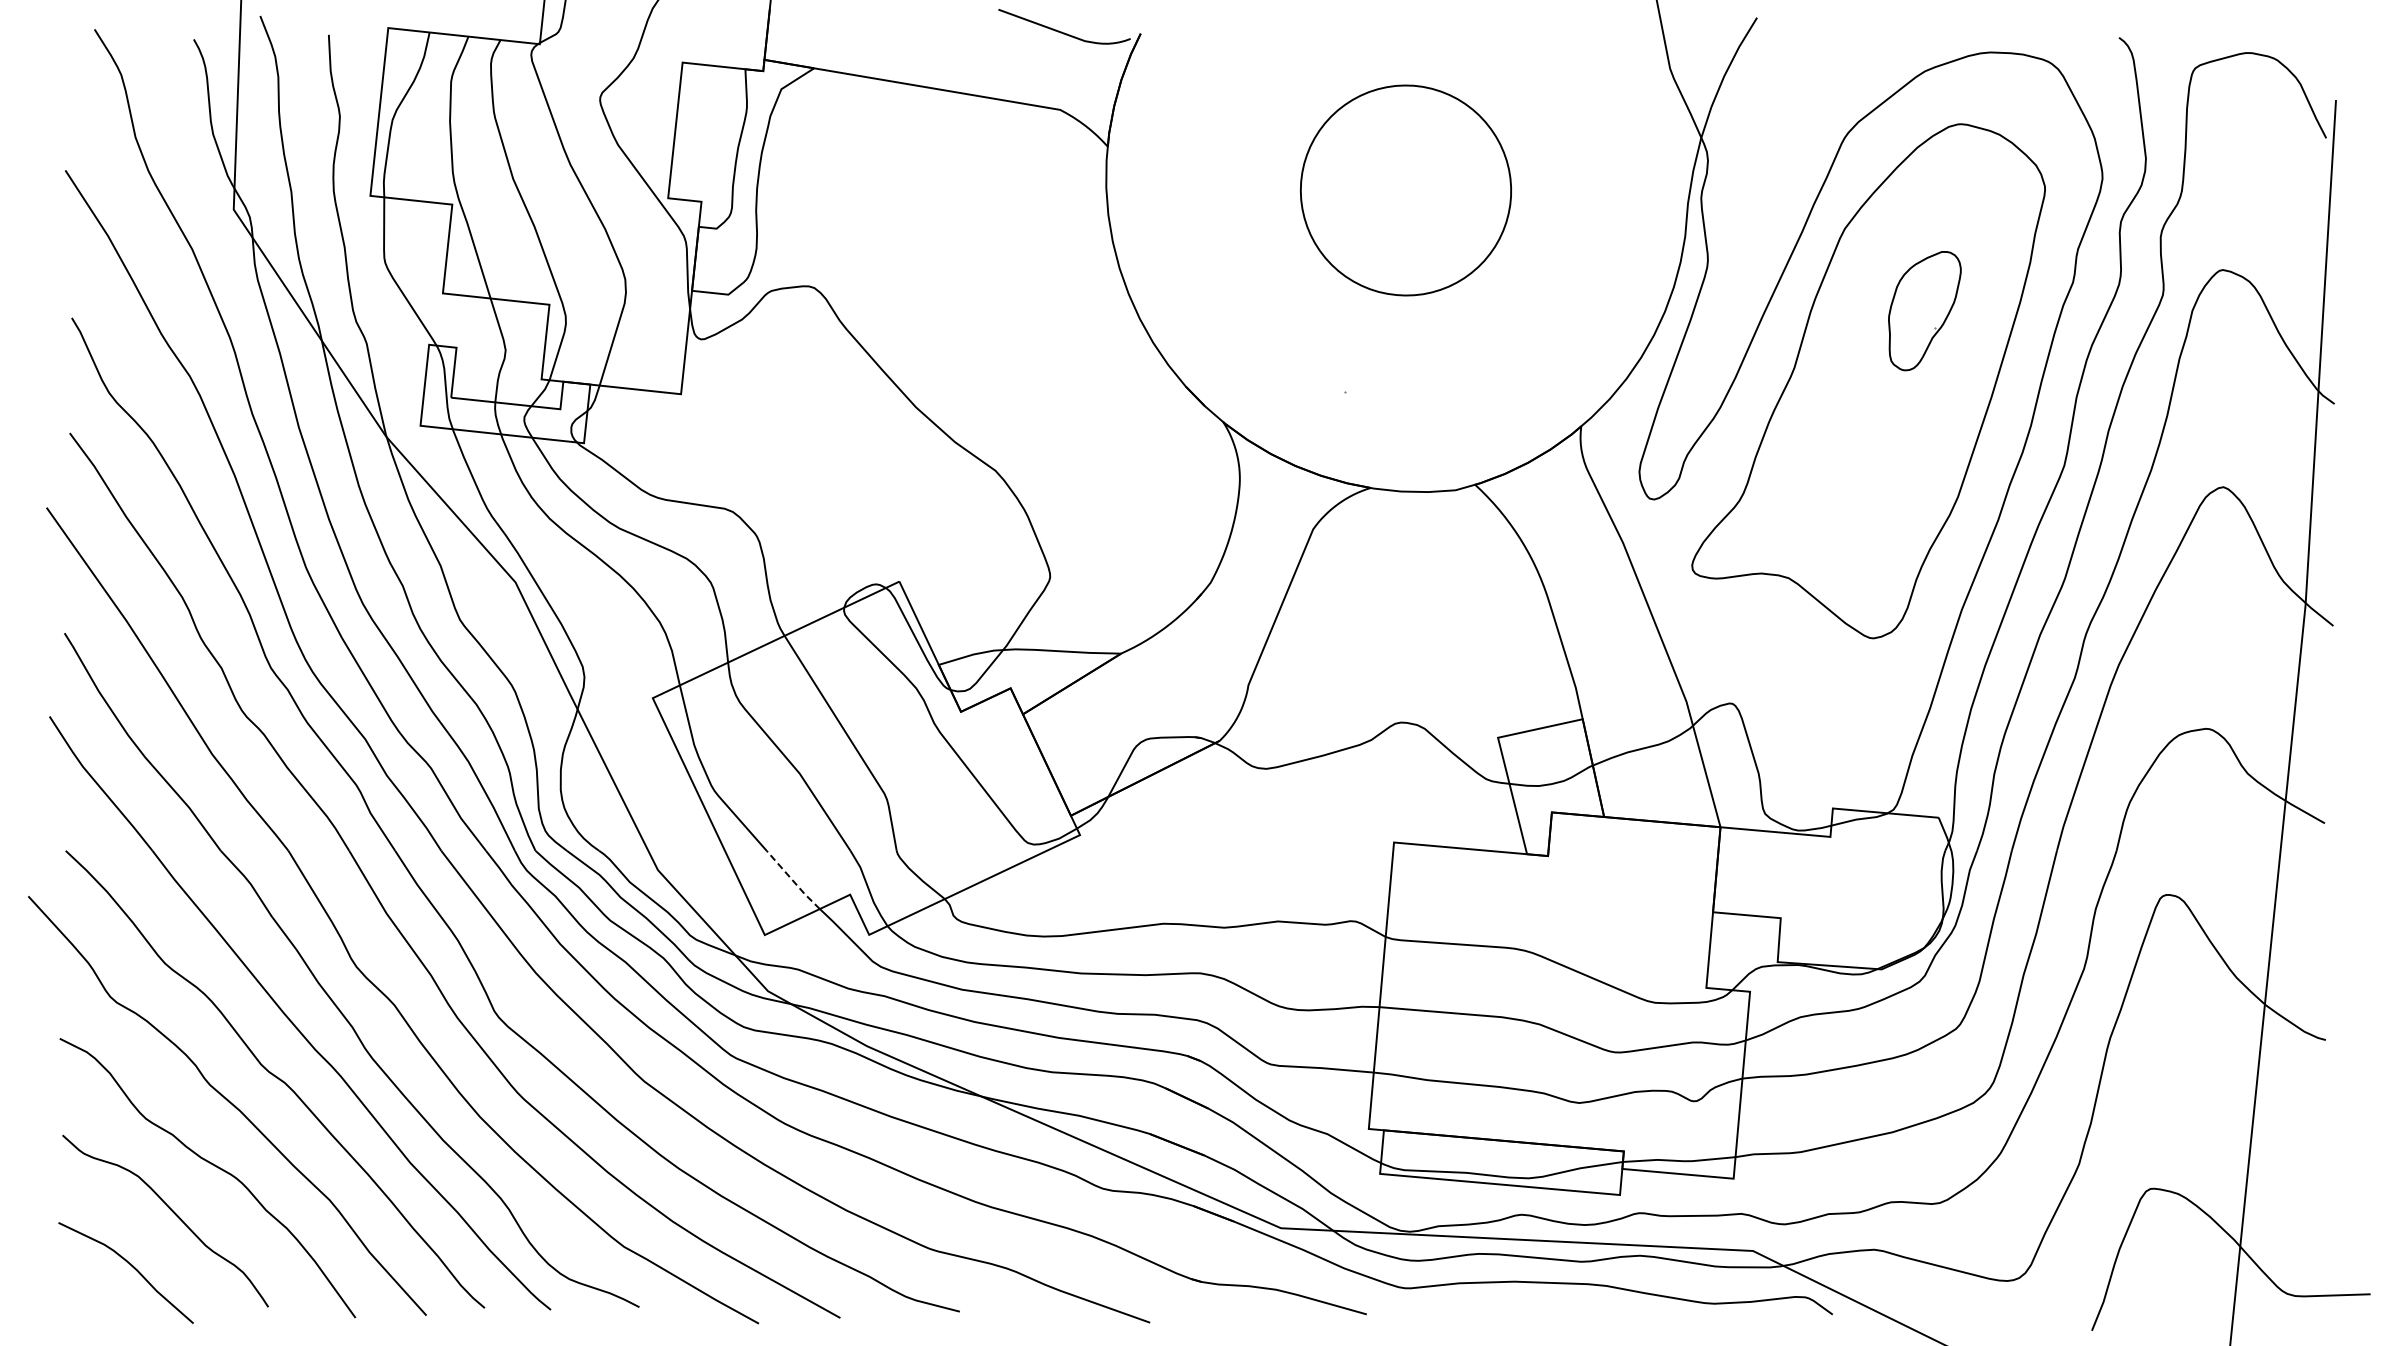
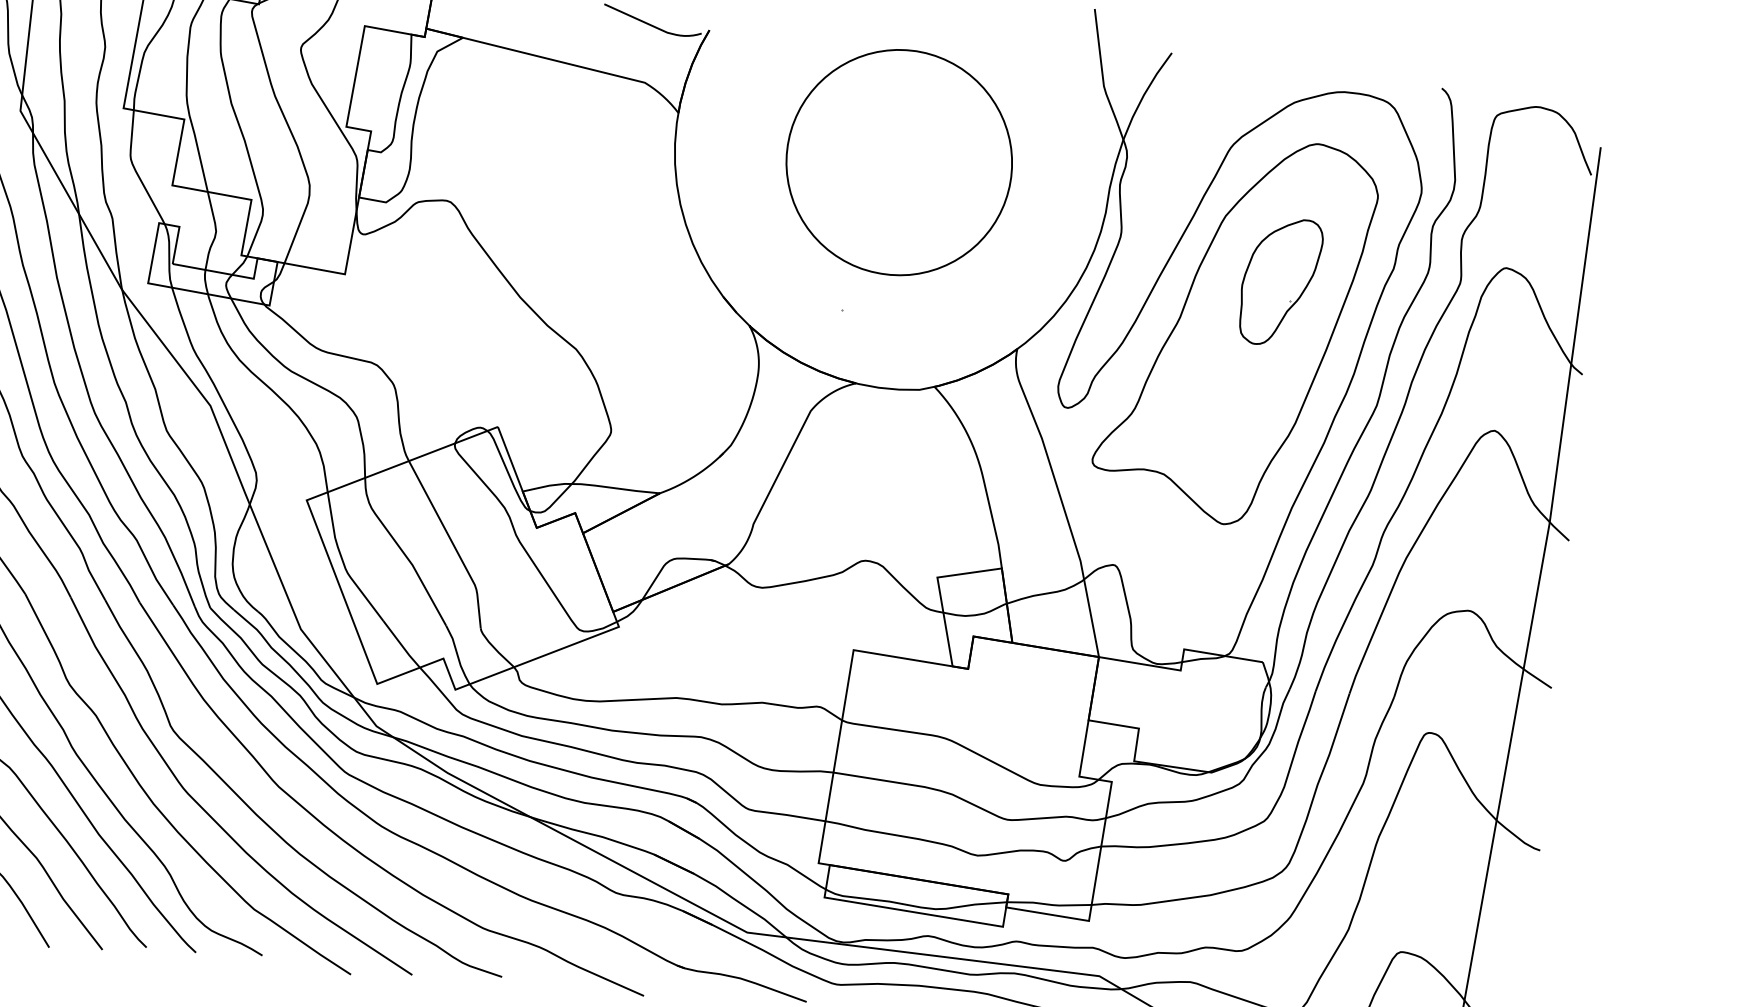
part: (1405, 190) -> (898, 162), size x1.43
part: (1924, 310) -> (1280, 281), size x1.43
line: (792, 880) -> (401, 644), dashed -> solid

